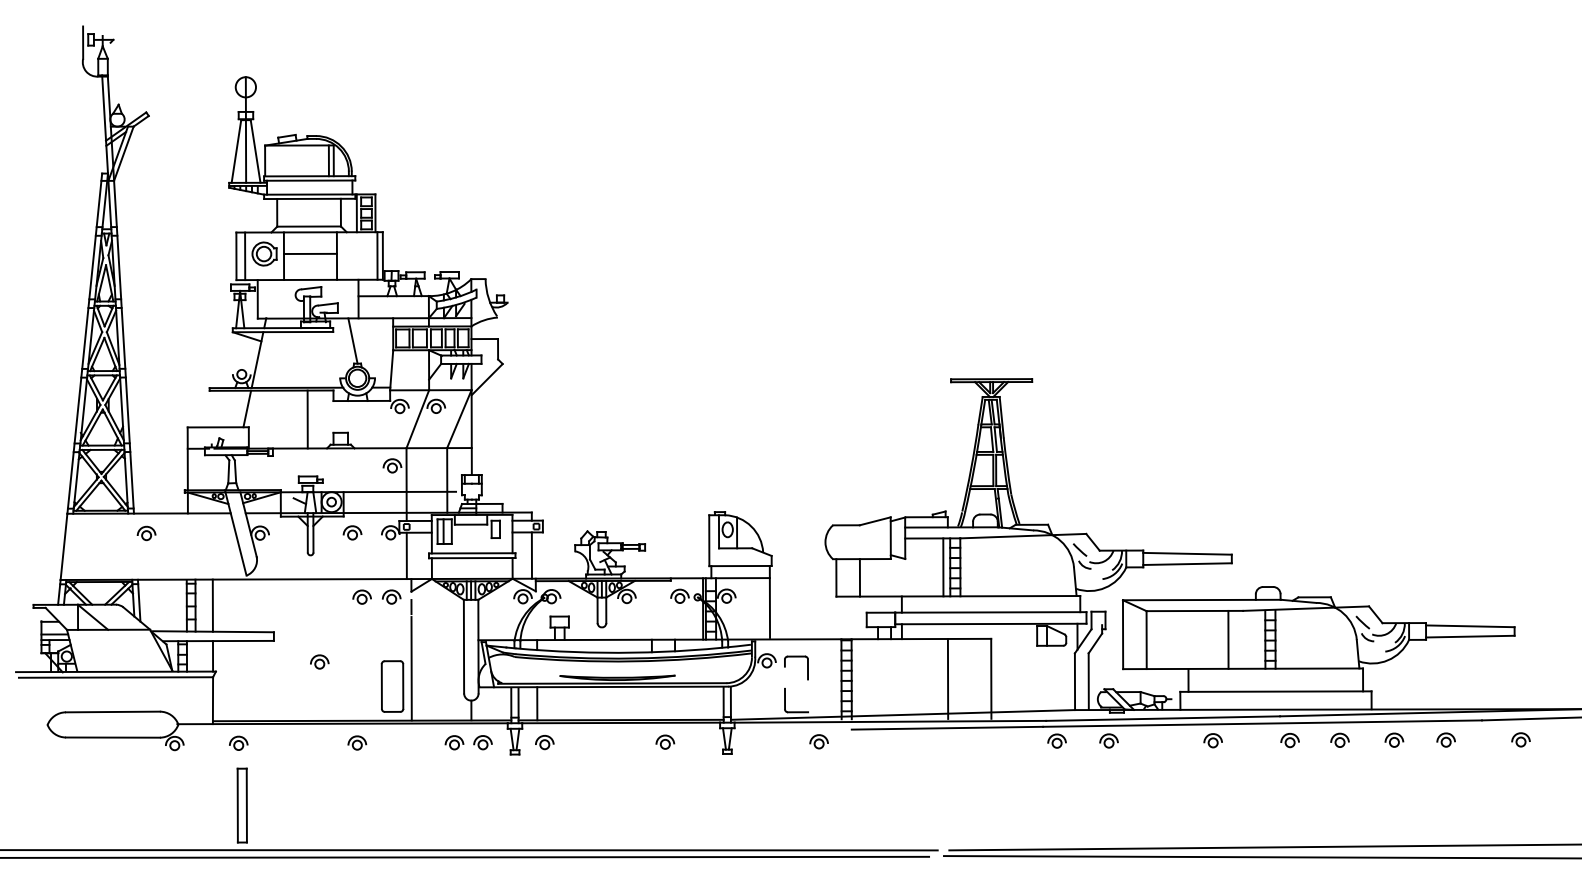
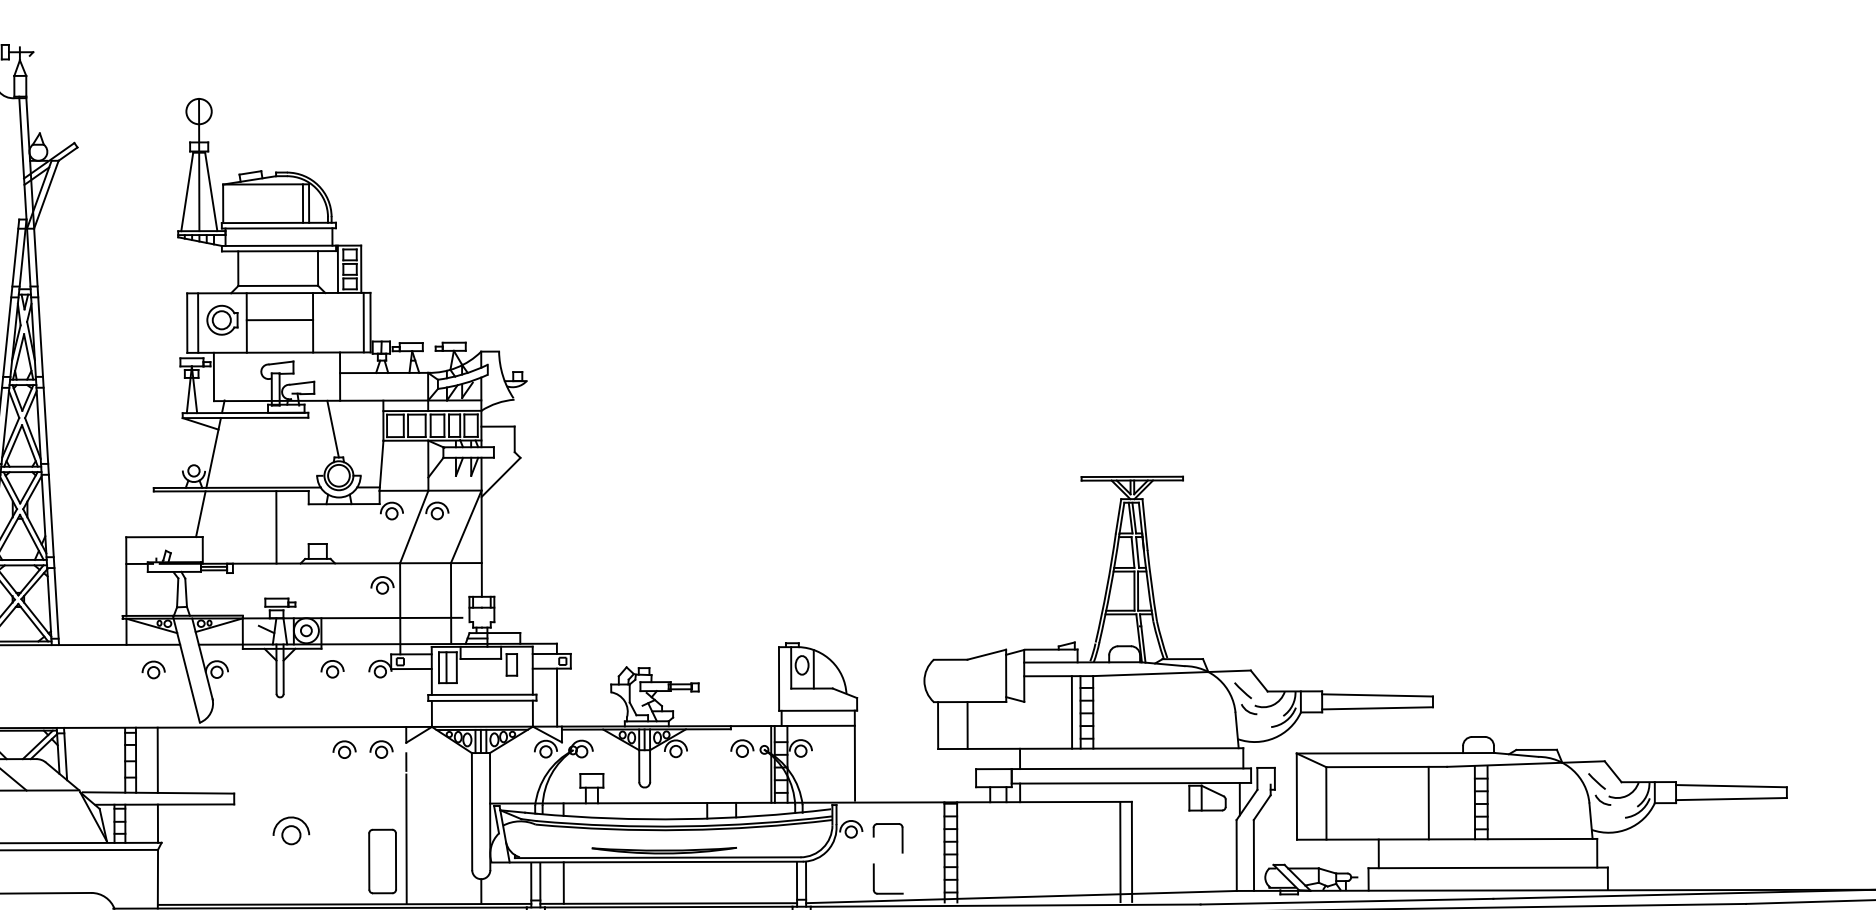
part: (146, 533) -> (153, 669), moved
line: (406, 555) -> (400, 697), removed
part: (319, 661) -> (291, 830), size x1.6
line: (947, 678) -> (1119, 851), moved

